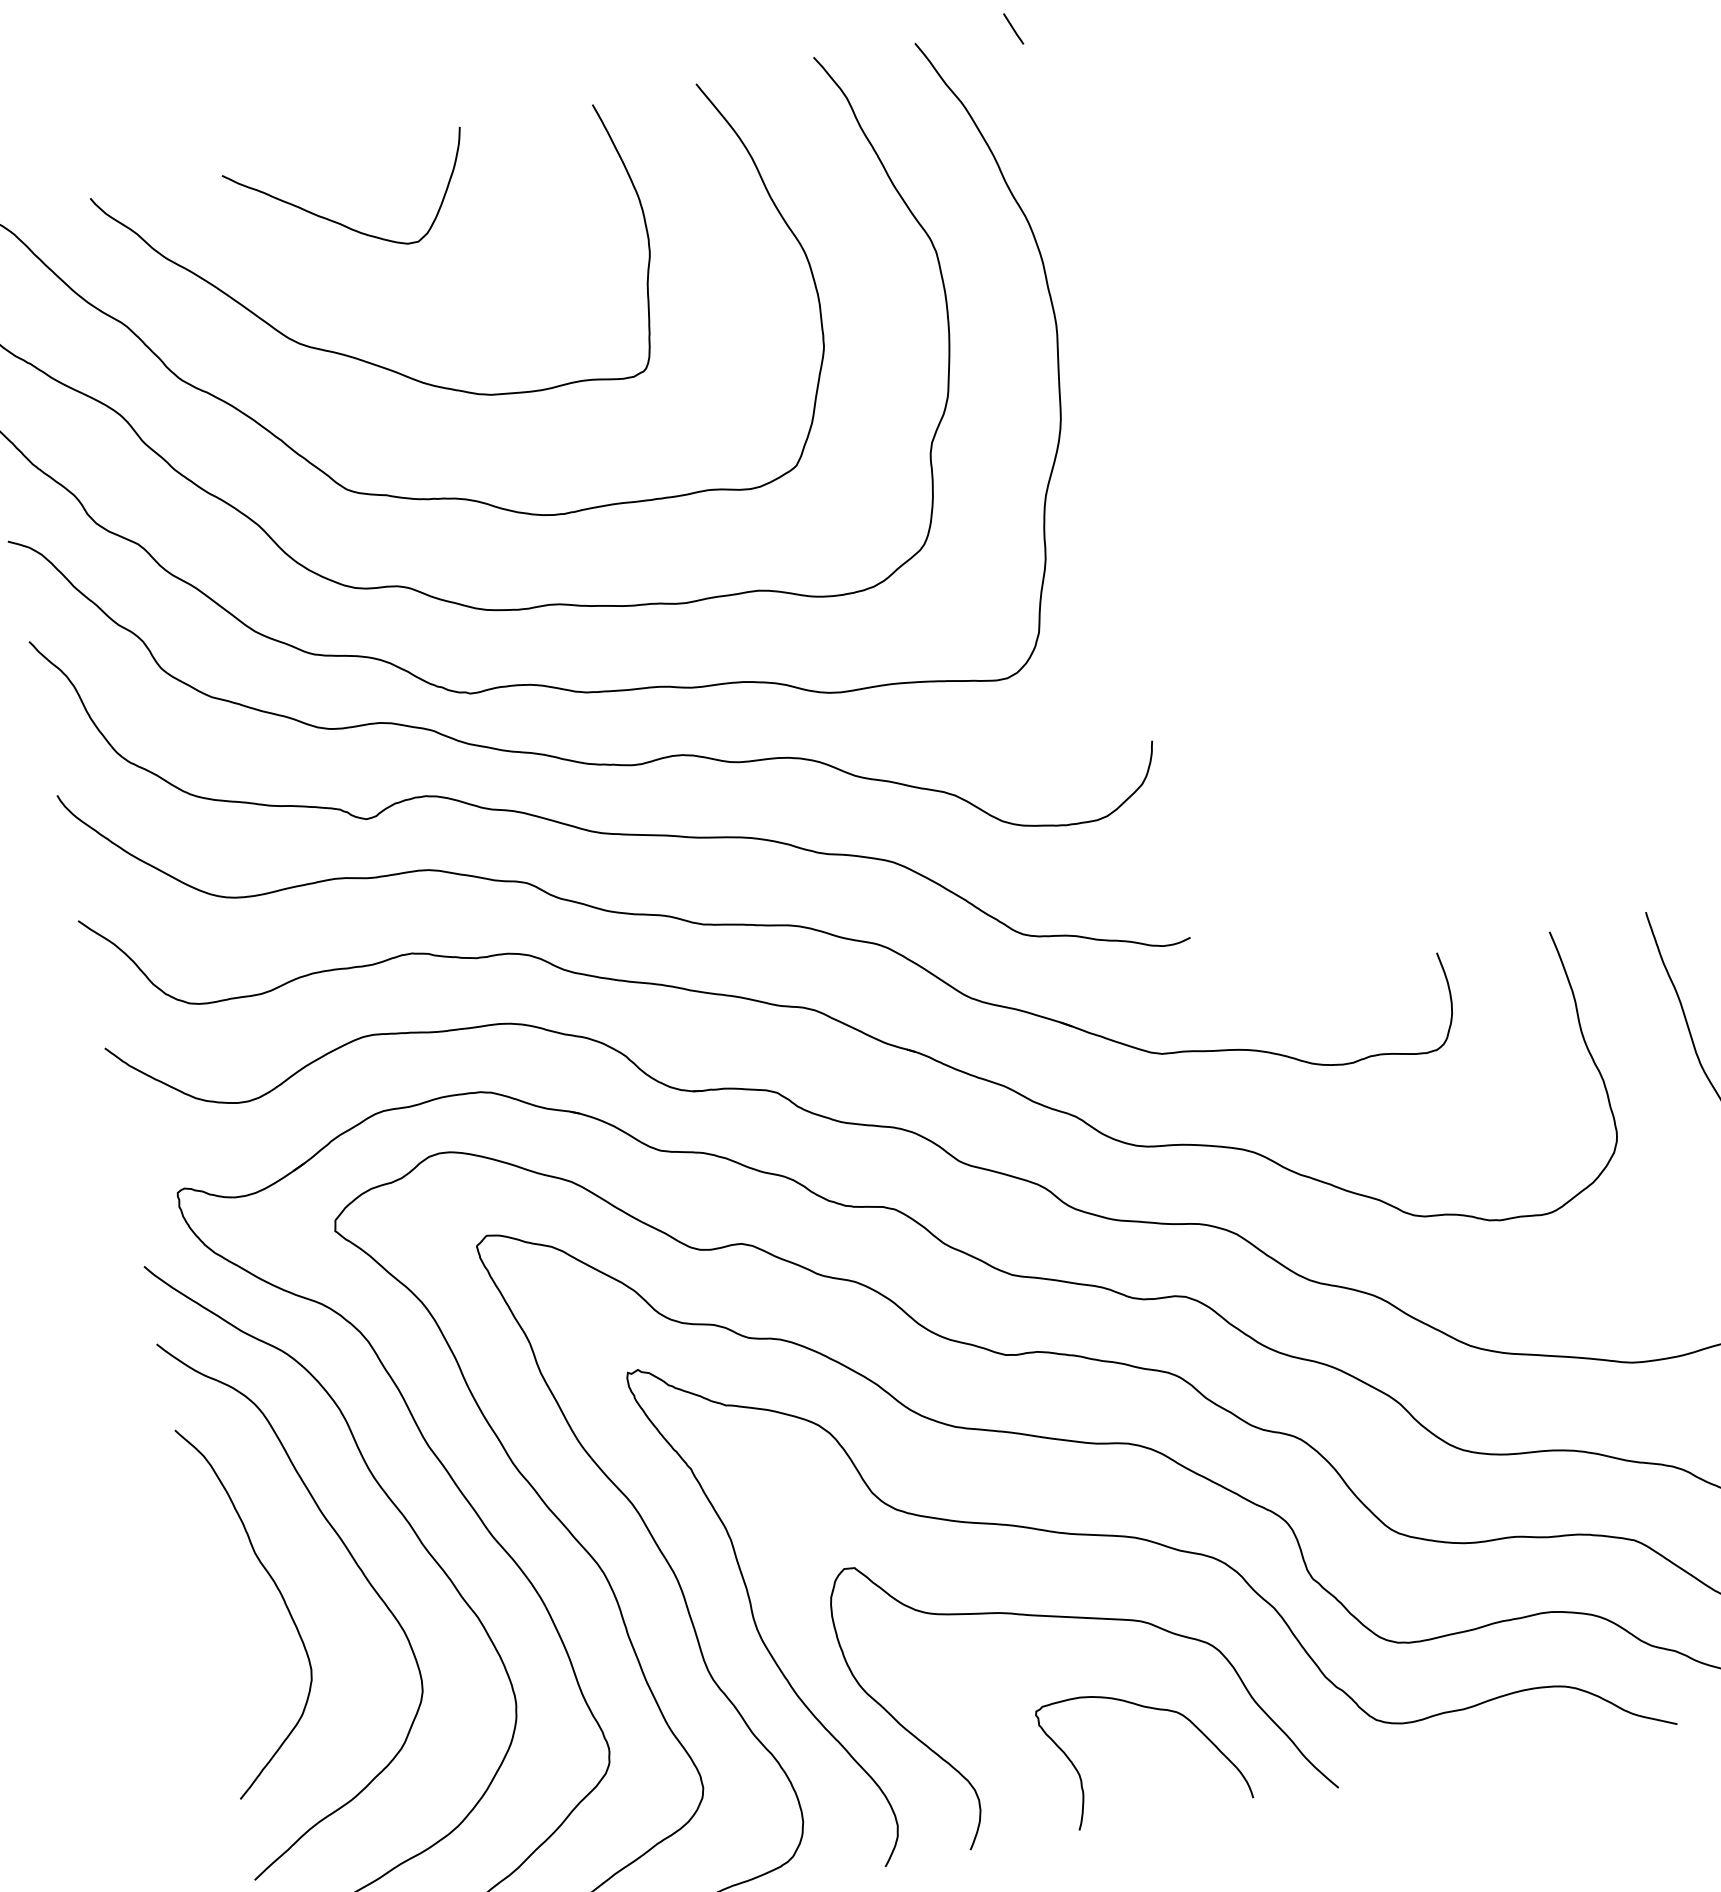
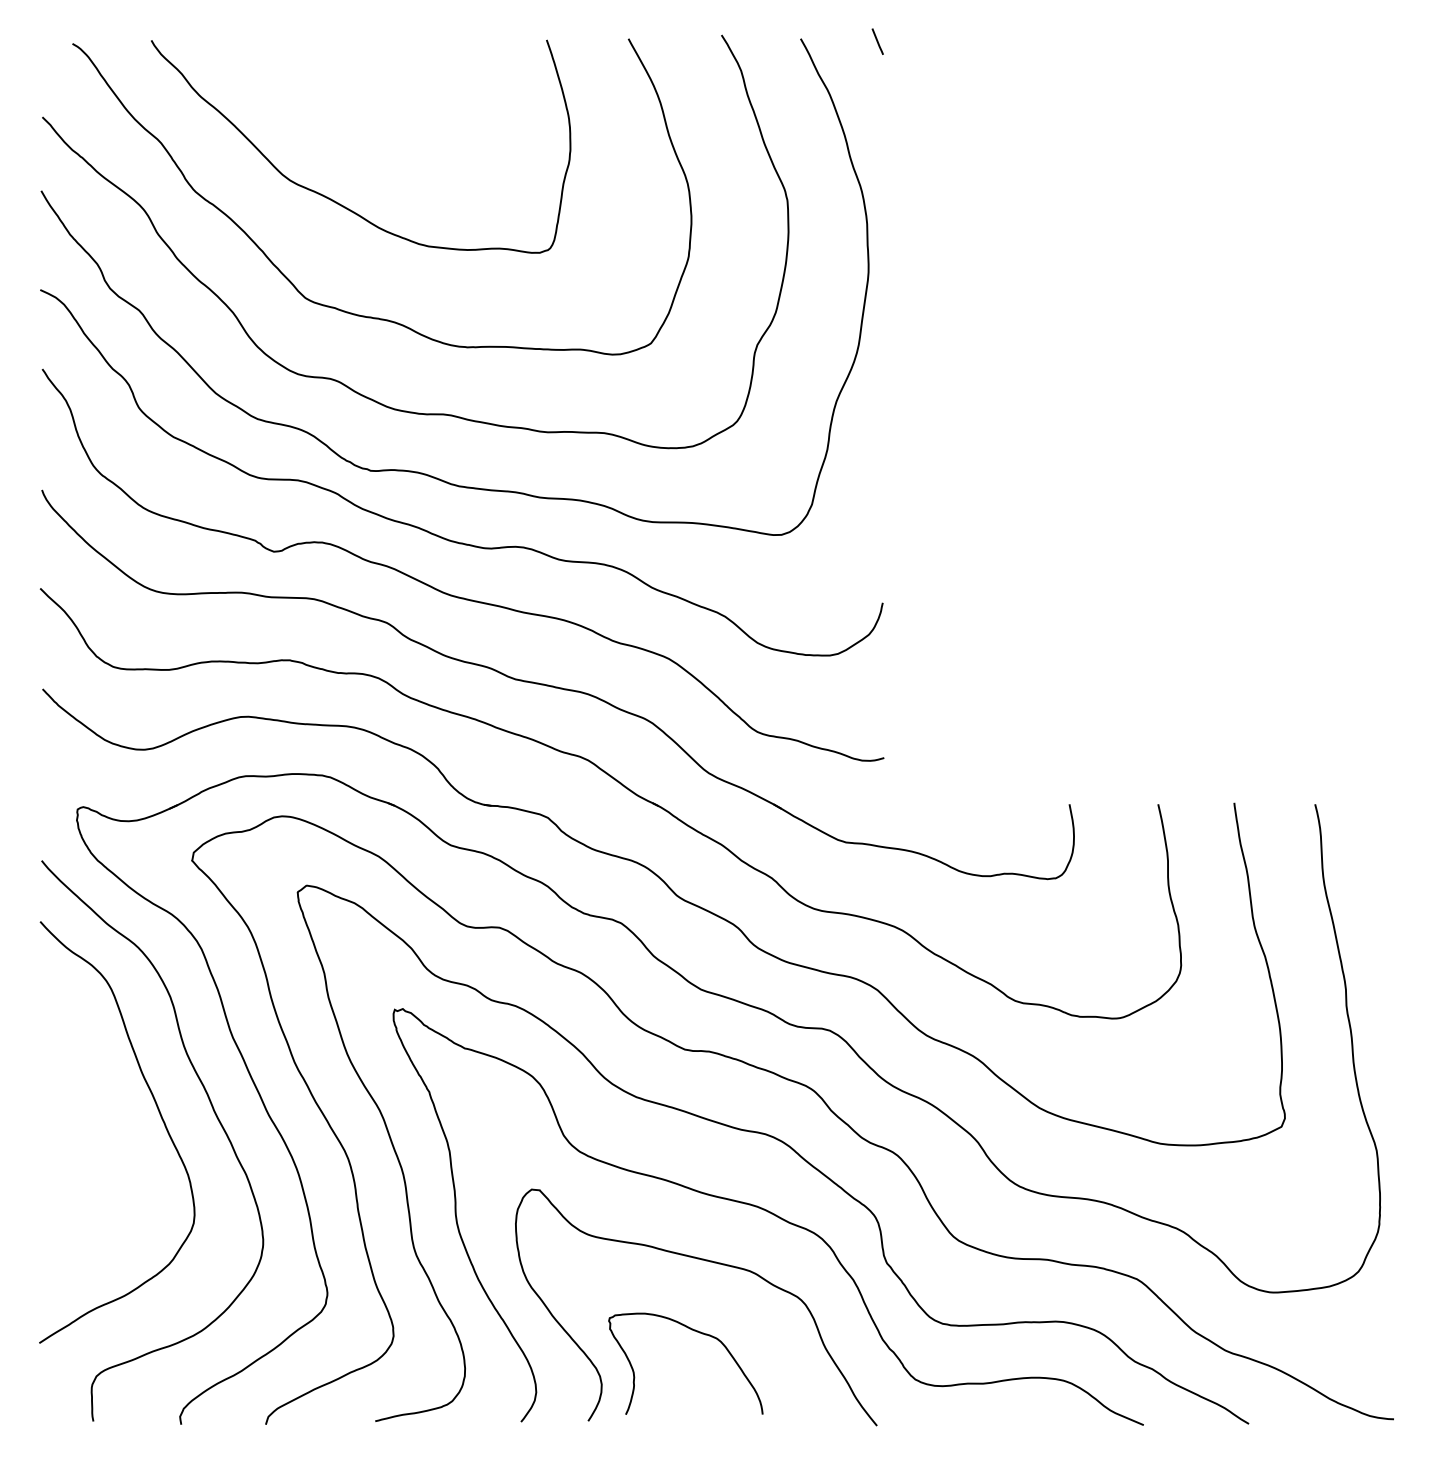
curve: (339, 222) -> (337, 93), removed
curve: (277, 1591) -> (97, 1126), removed
curve: (1153, 1709) -> (699, 1333), moved

